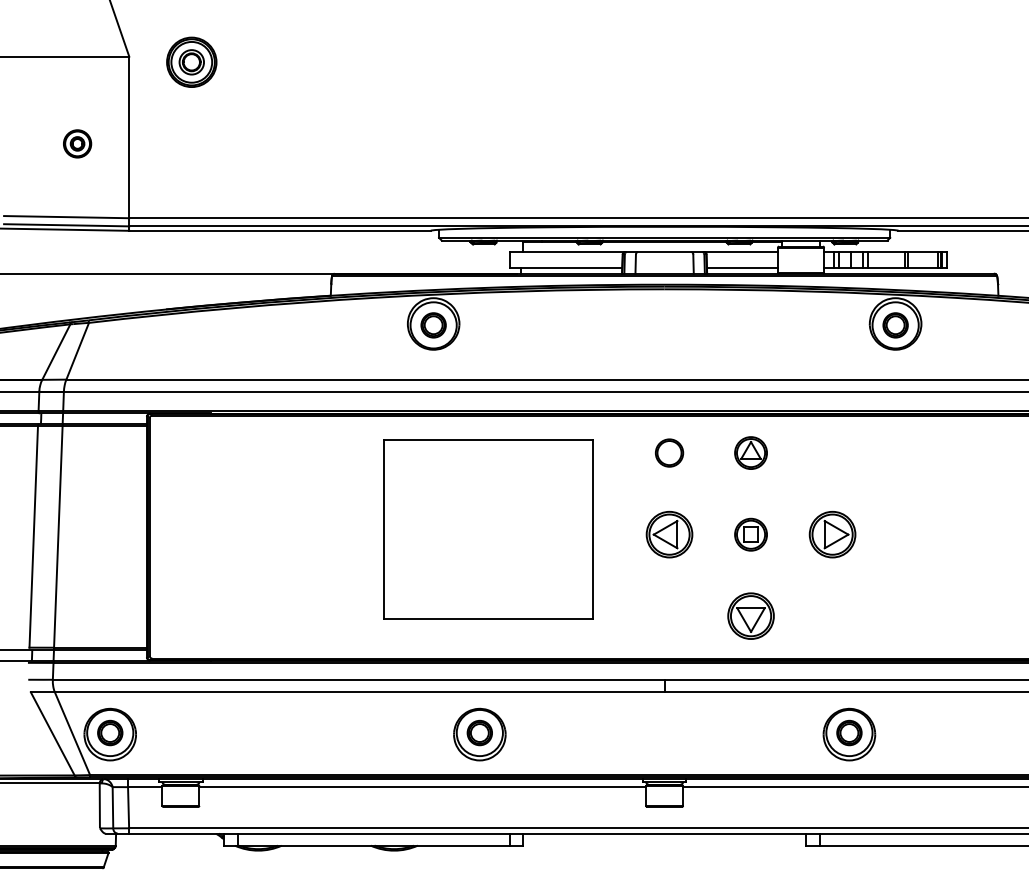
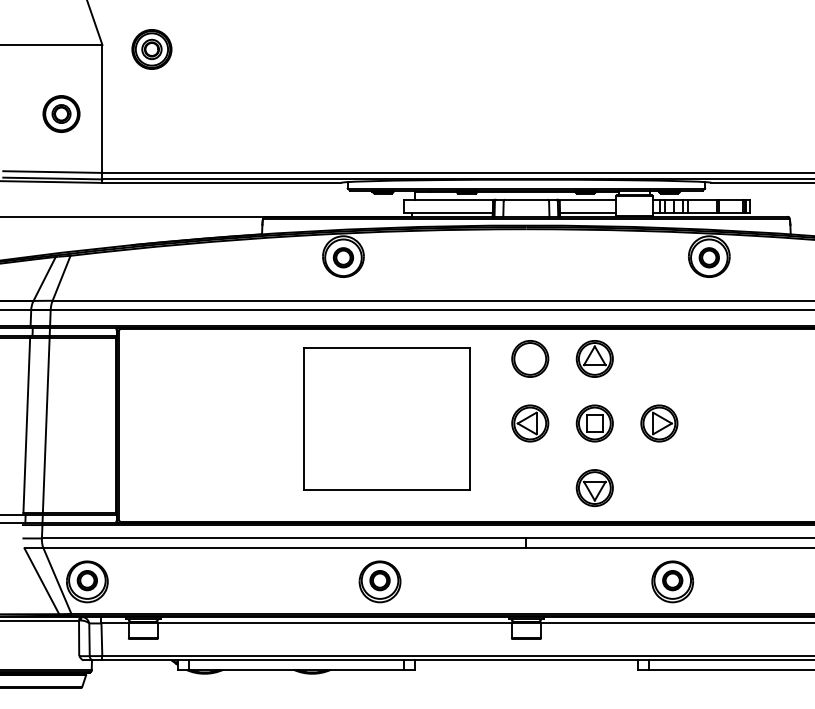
part: (77, 143) -> (61, 113), size x1.67
part: (669, 452) -> (530, 358), size x1.67
part: (750, 452) -> (594, 358), size x1.43
part: (750, 534) -> (594, 423), size x1.43

